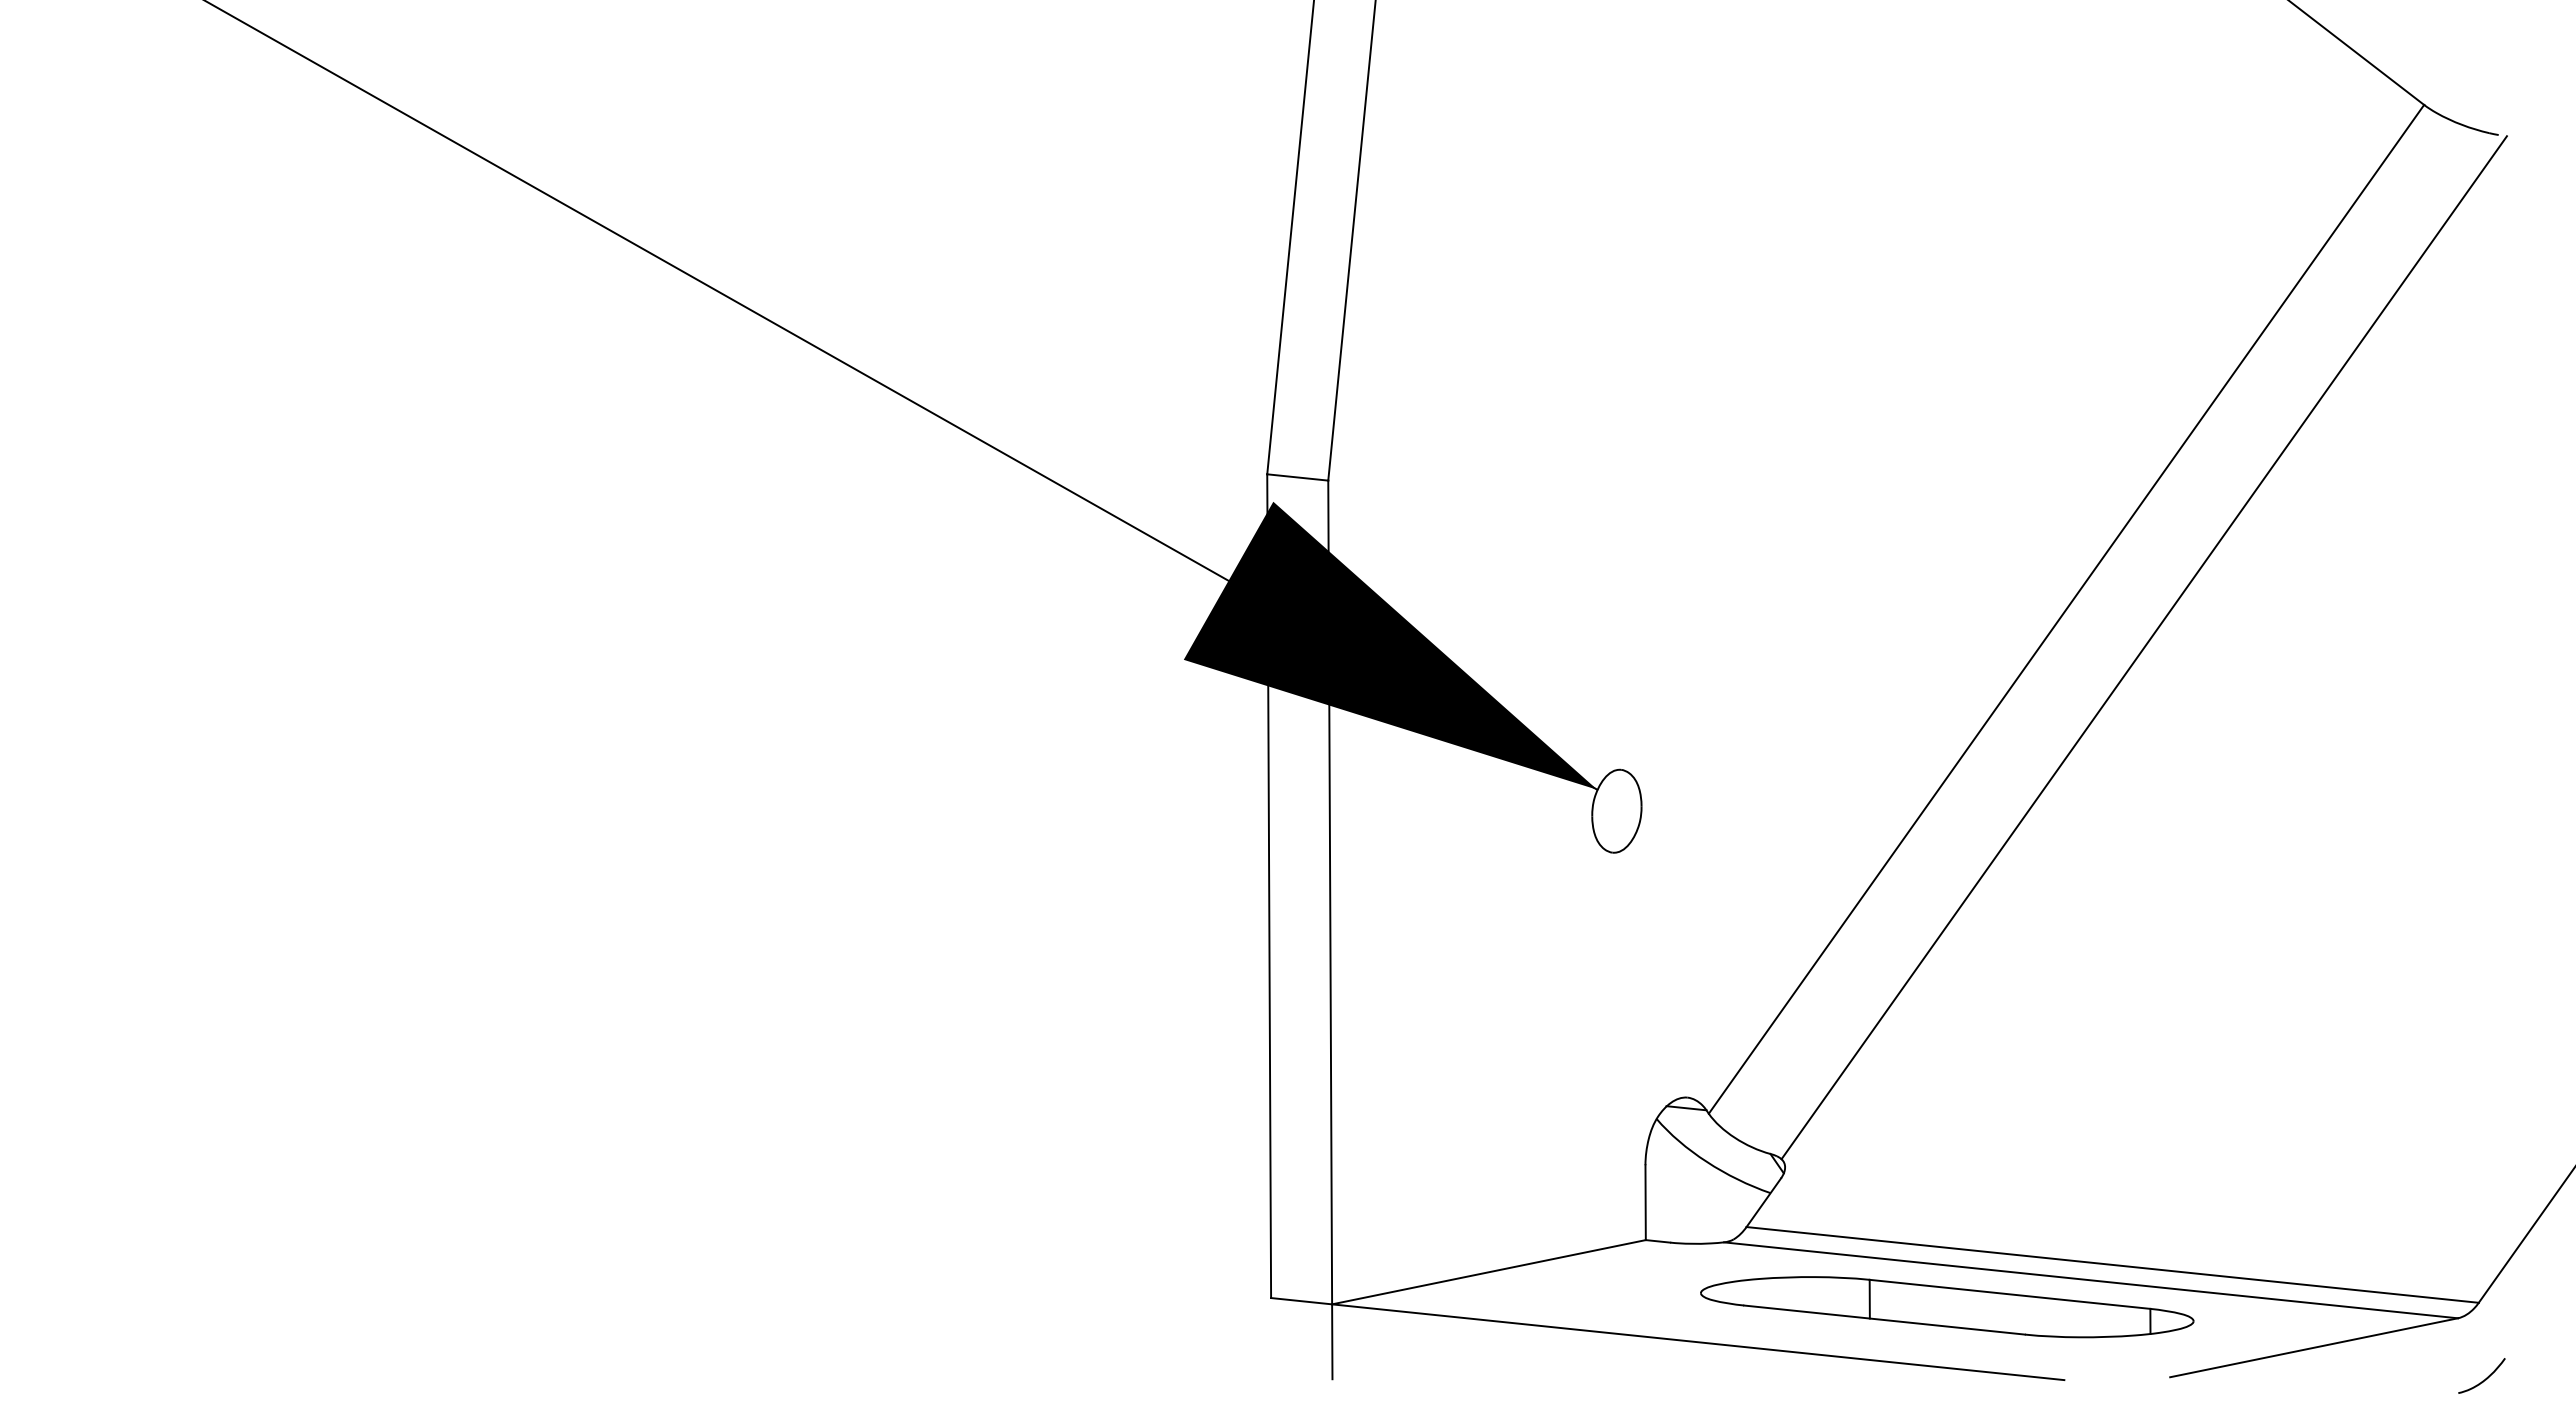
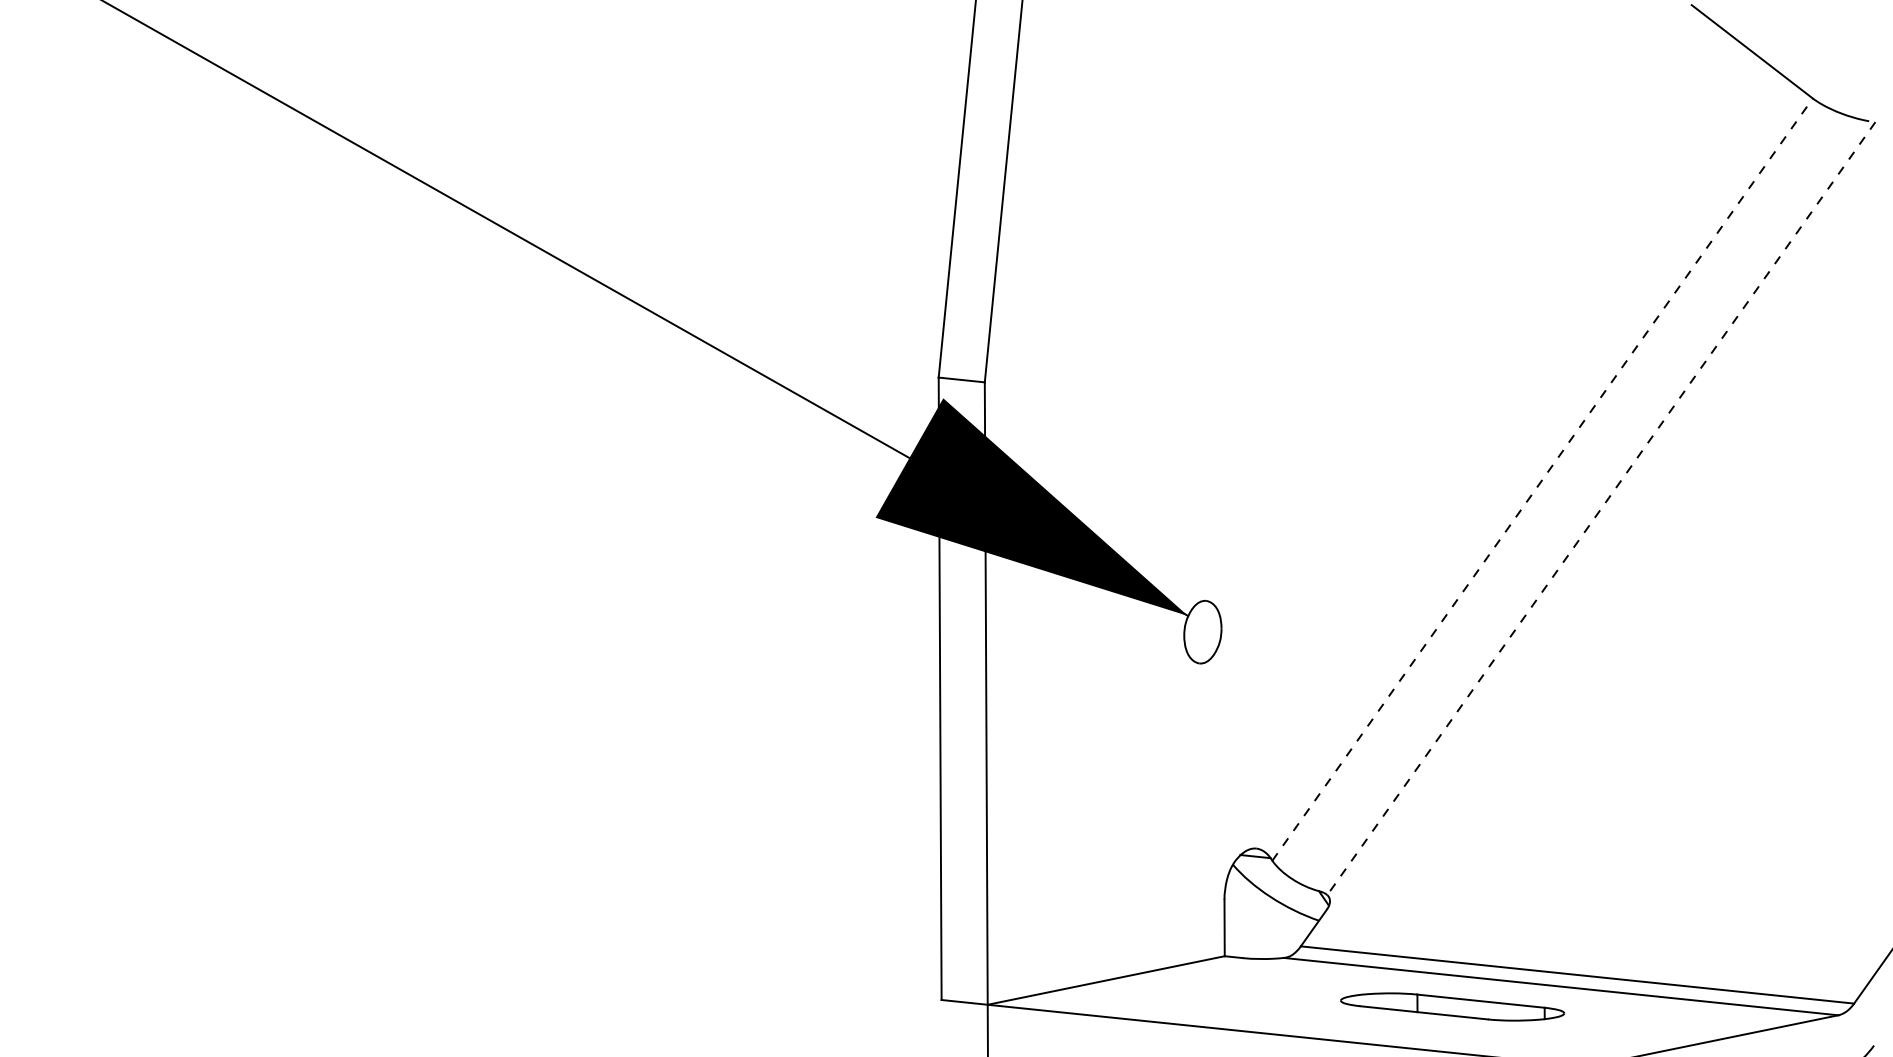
line: (2066, 608) -> (1542, 478), solid -> dashed
line: (2143, 648) -> (1600, 509), solid -> dashed
part: (1947, 1307) -> (1452, 1007), size x0.6

